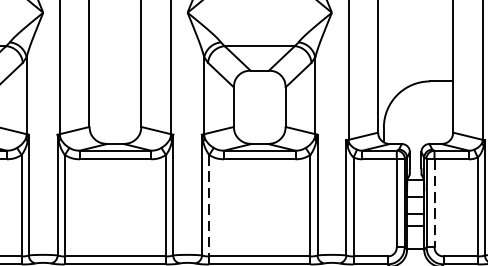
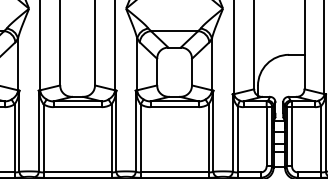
line: (435, 202) -> (292, 136), dashed -> solid
line: (209, 205) -> (140, 138), dashed -> solid

